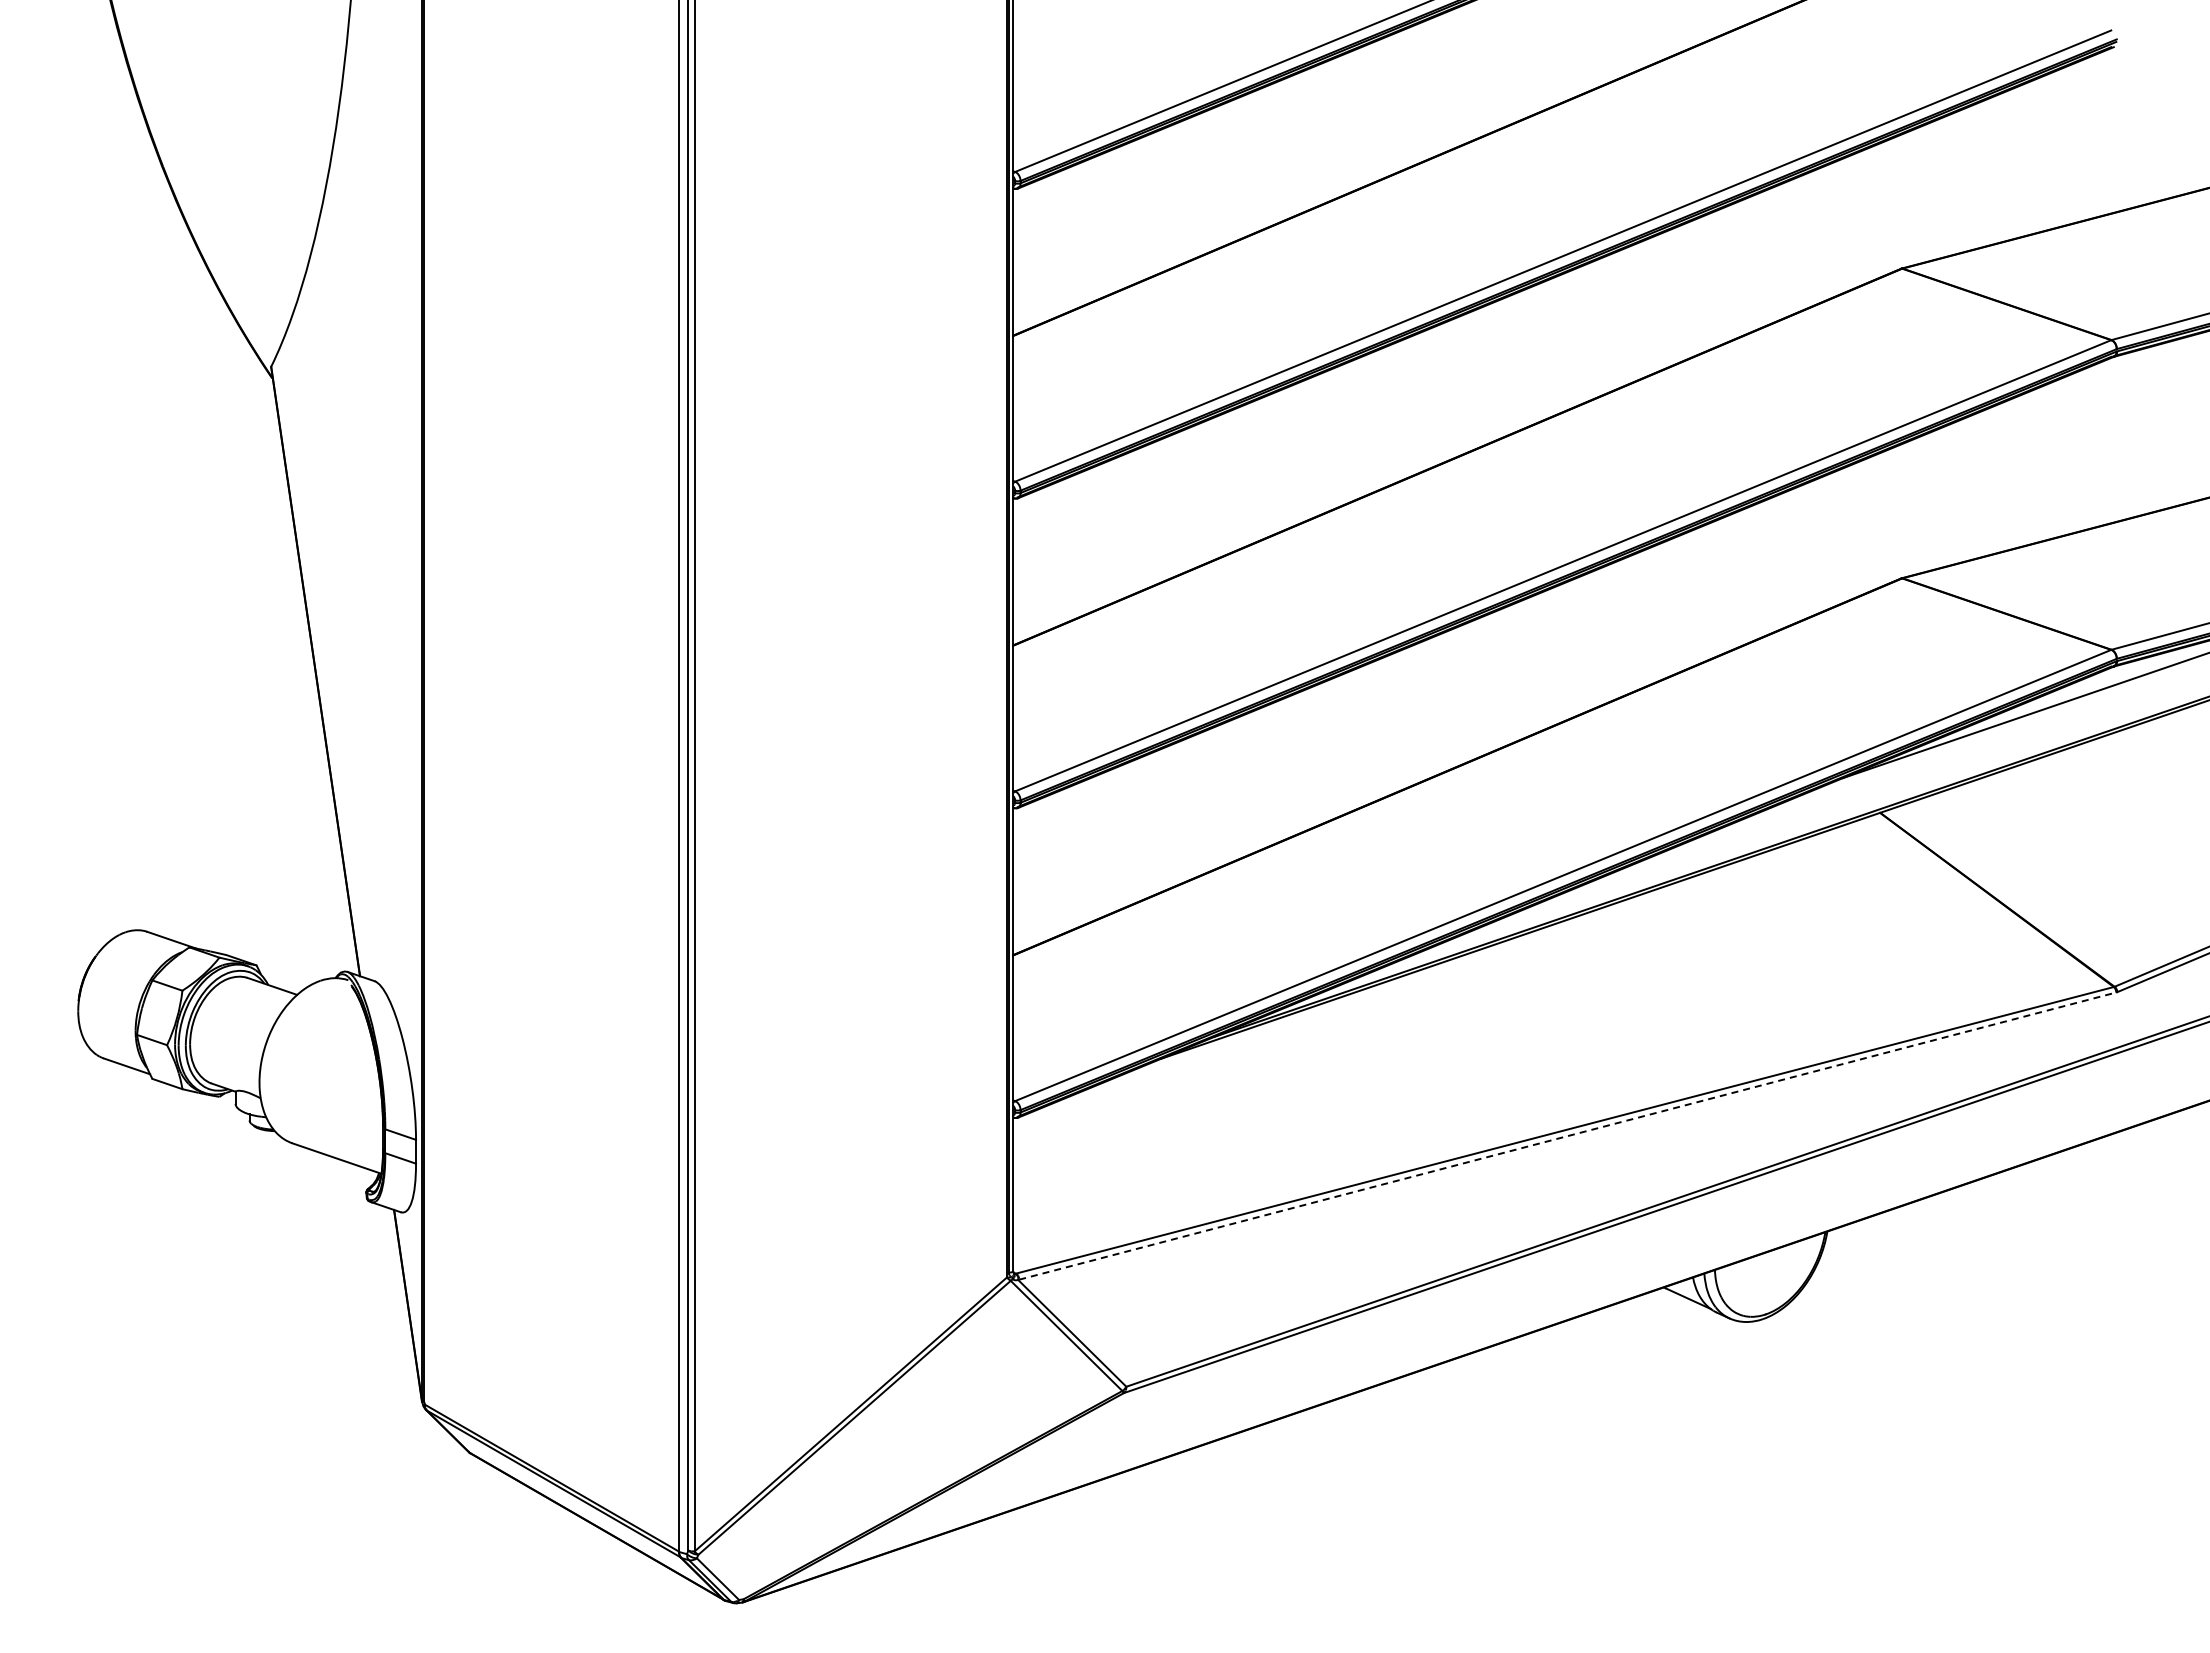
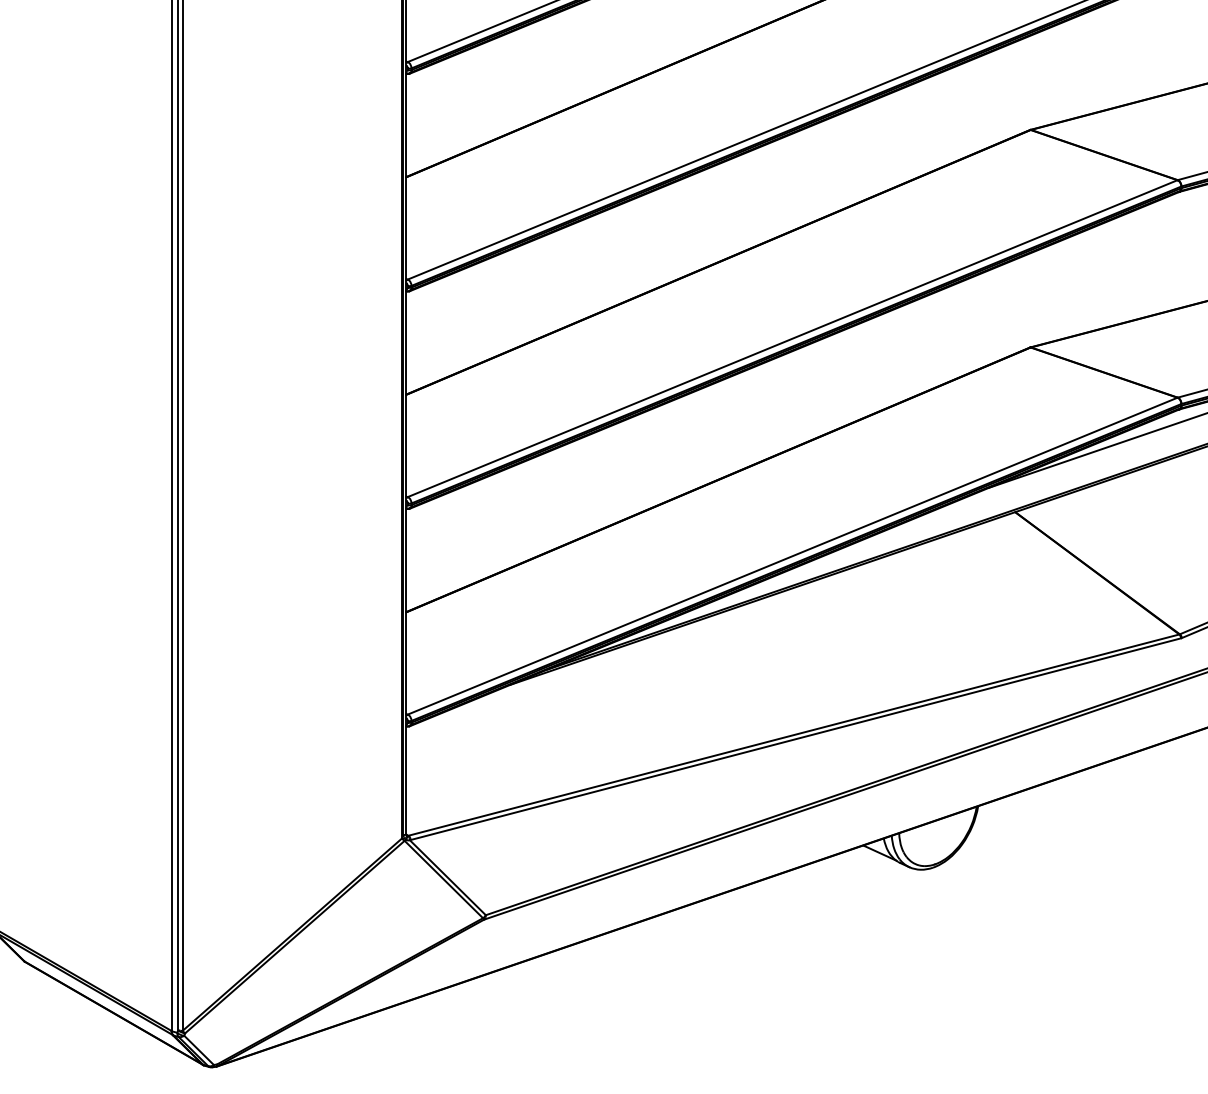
line: (1567, 1136) -> (795, 739), dashed -> solid

